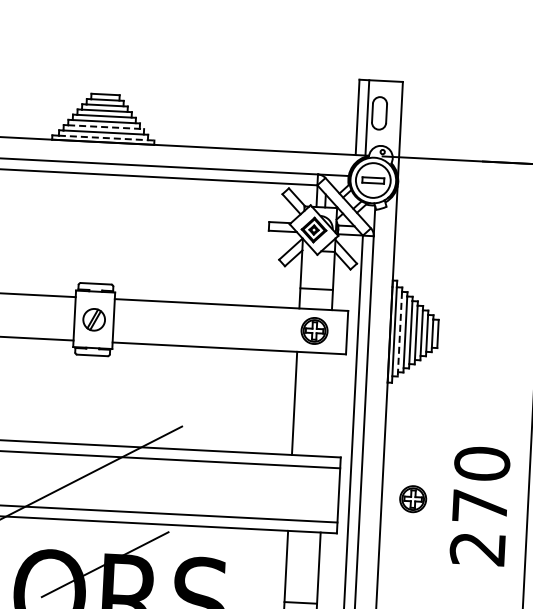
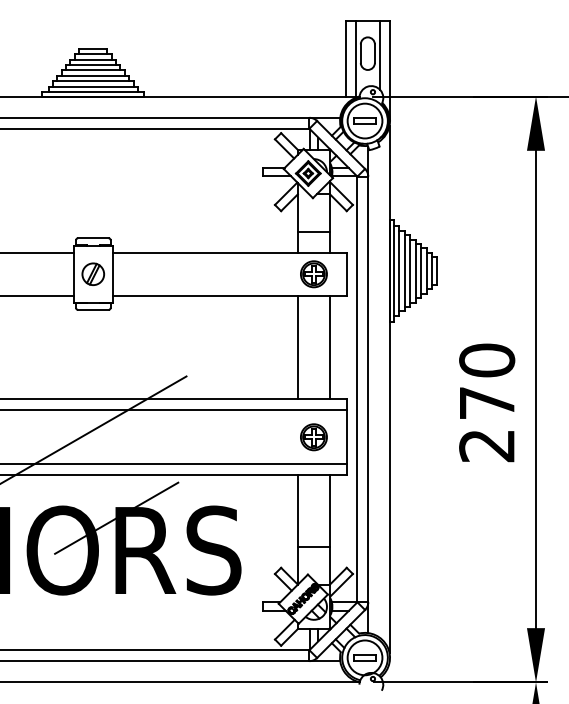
line: (391, 115) -> (379, 55), added
line: (106, 127) -> (95, 81), dashed -> solid
line: (106, 138) -> (96, 92), dashed -> solid
line: (400, 334) -> (399, 273), dashed -> solid
line: (327, 404) -> (330, 347), added
part: (412, 499) -> (313, 437), moved
text: (480, 505) -> (487, 402), moved

